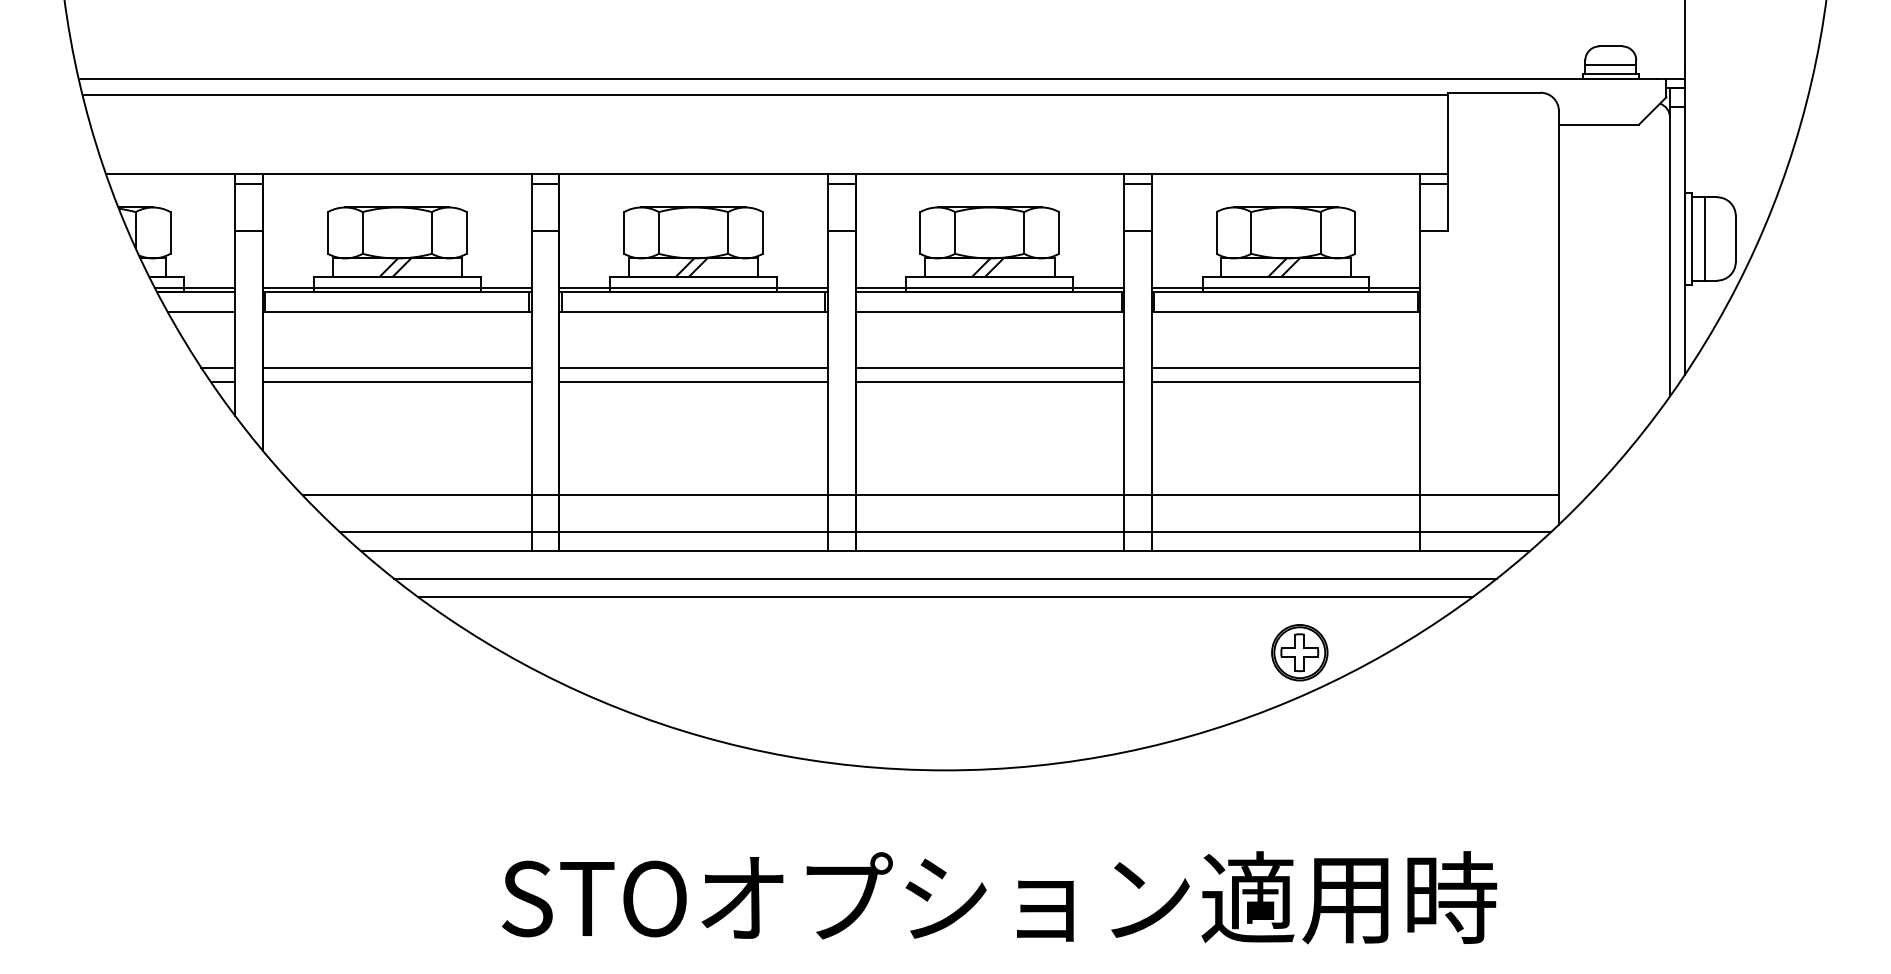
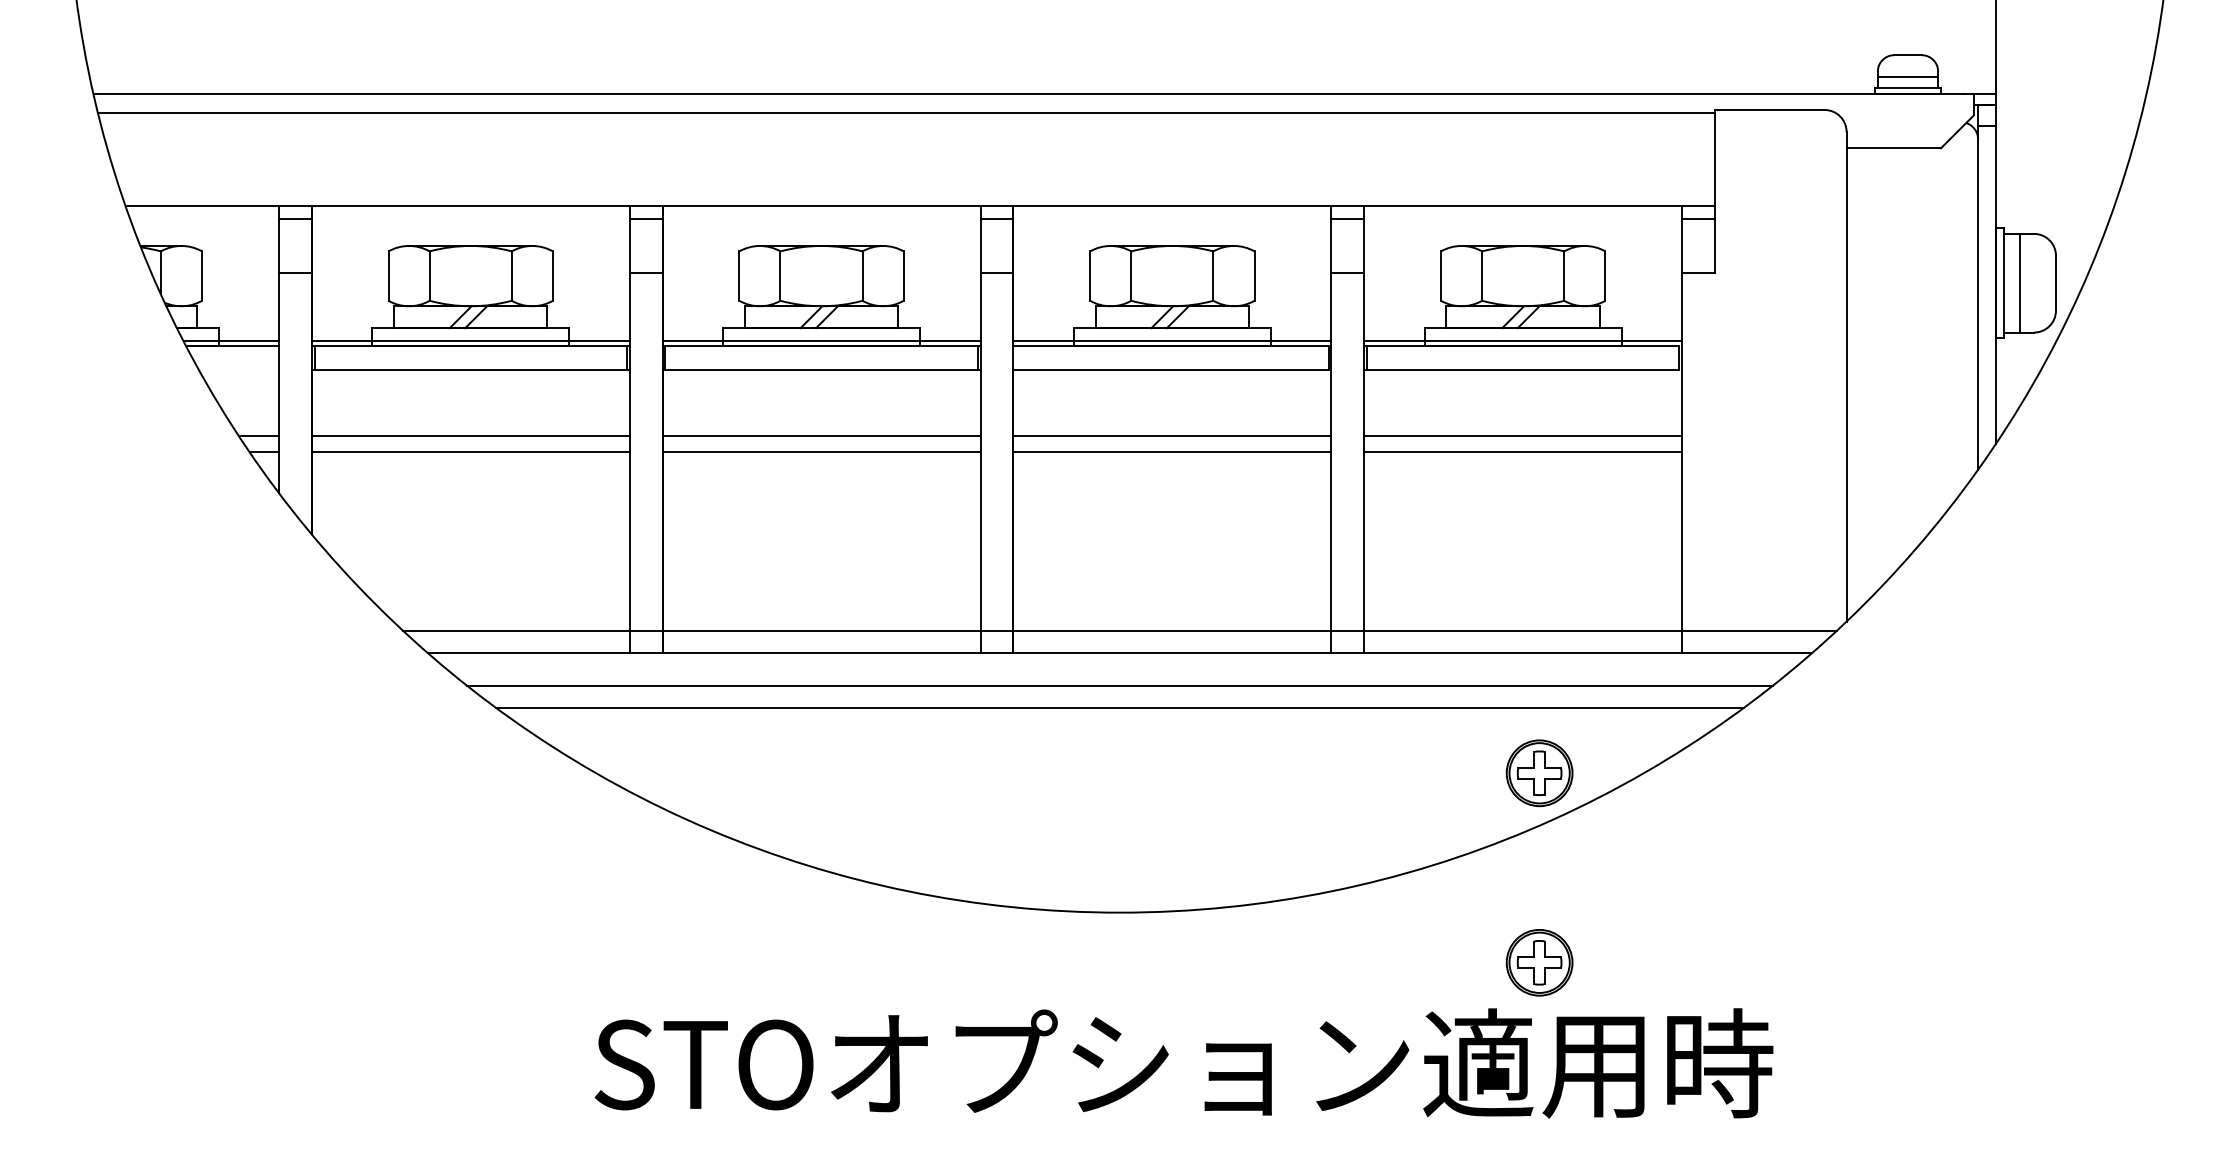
line: (201, 312) -> (238, 370), removed
line: (930, 495) -> (1102, 587), removed
part: (1299, 812) -> (1539, 962), added

